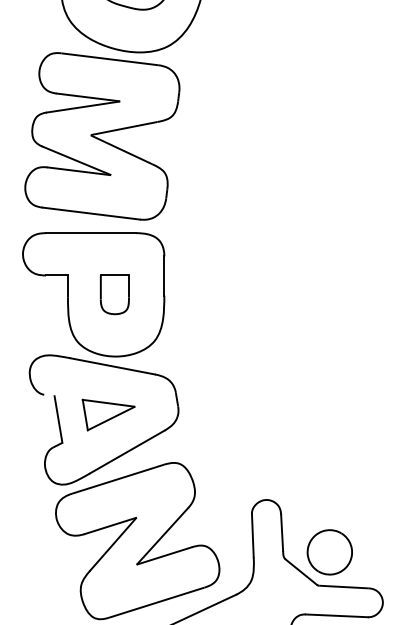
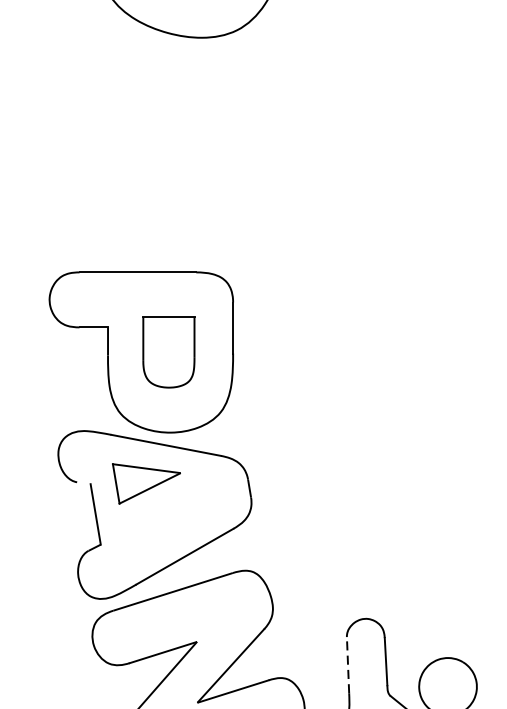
part: (102, 136) -> (152, 146), removed
part: (114, 294) -> (168, 352), size x1.4
part: (108, 414) -> (146, 483), moved
line: (252, 535) -> (347, 664), solid -> dashed

